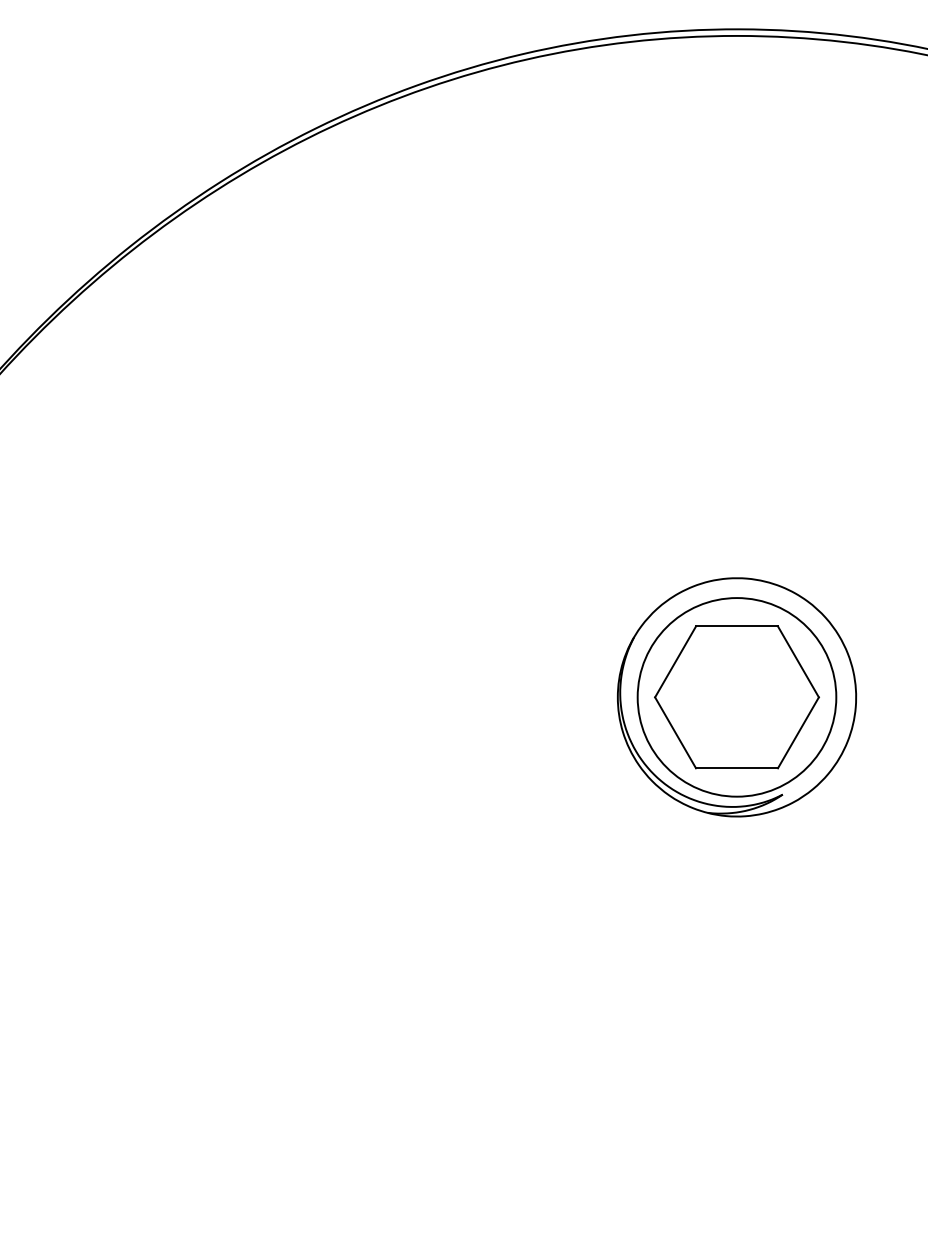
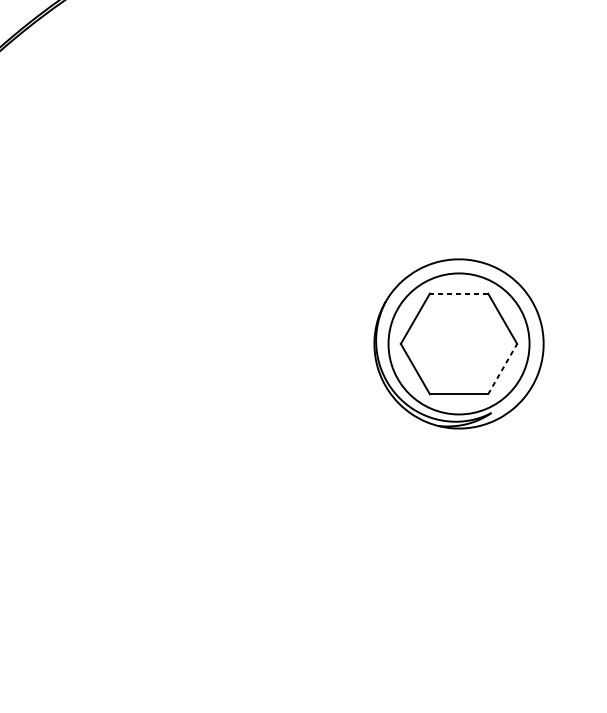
line: (737, 626) -> (459, 293), solid -> dashed
line: (798, 732) -> (502, 368), solid -> dashed

